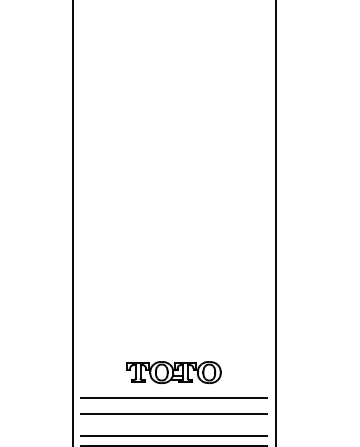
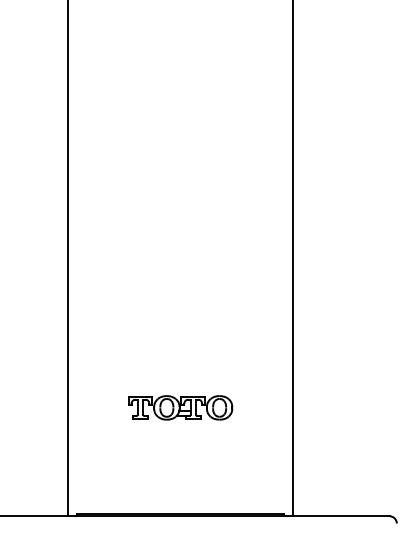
part: (174, 372) -> (180, 407), moved
line: (174, 397) -> (180, 459), removed
line: (174, 413) -> (180, 477), removed
line: (174, 436) -> (180, 502), removed

